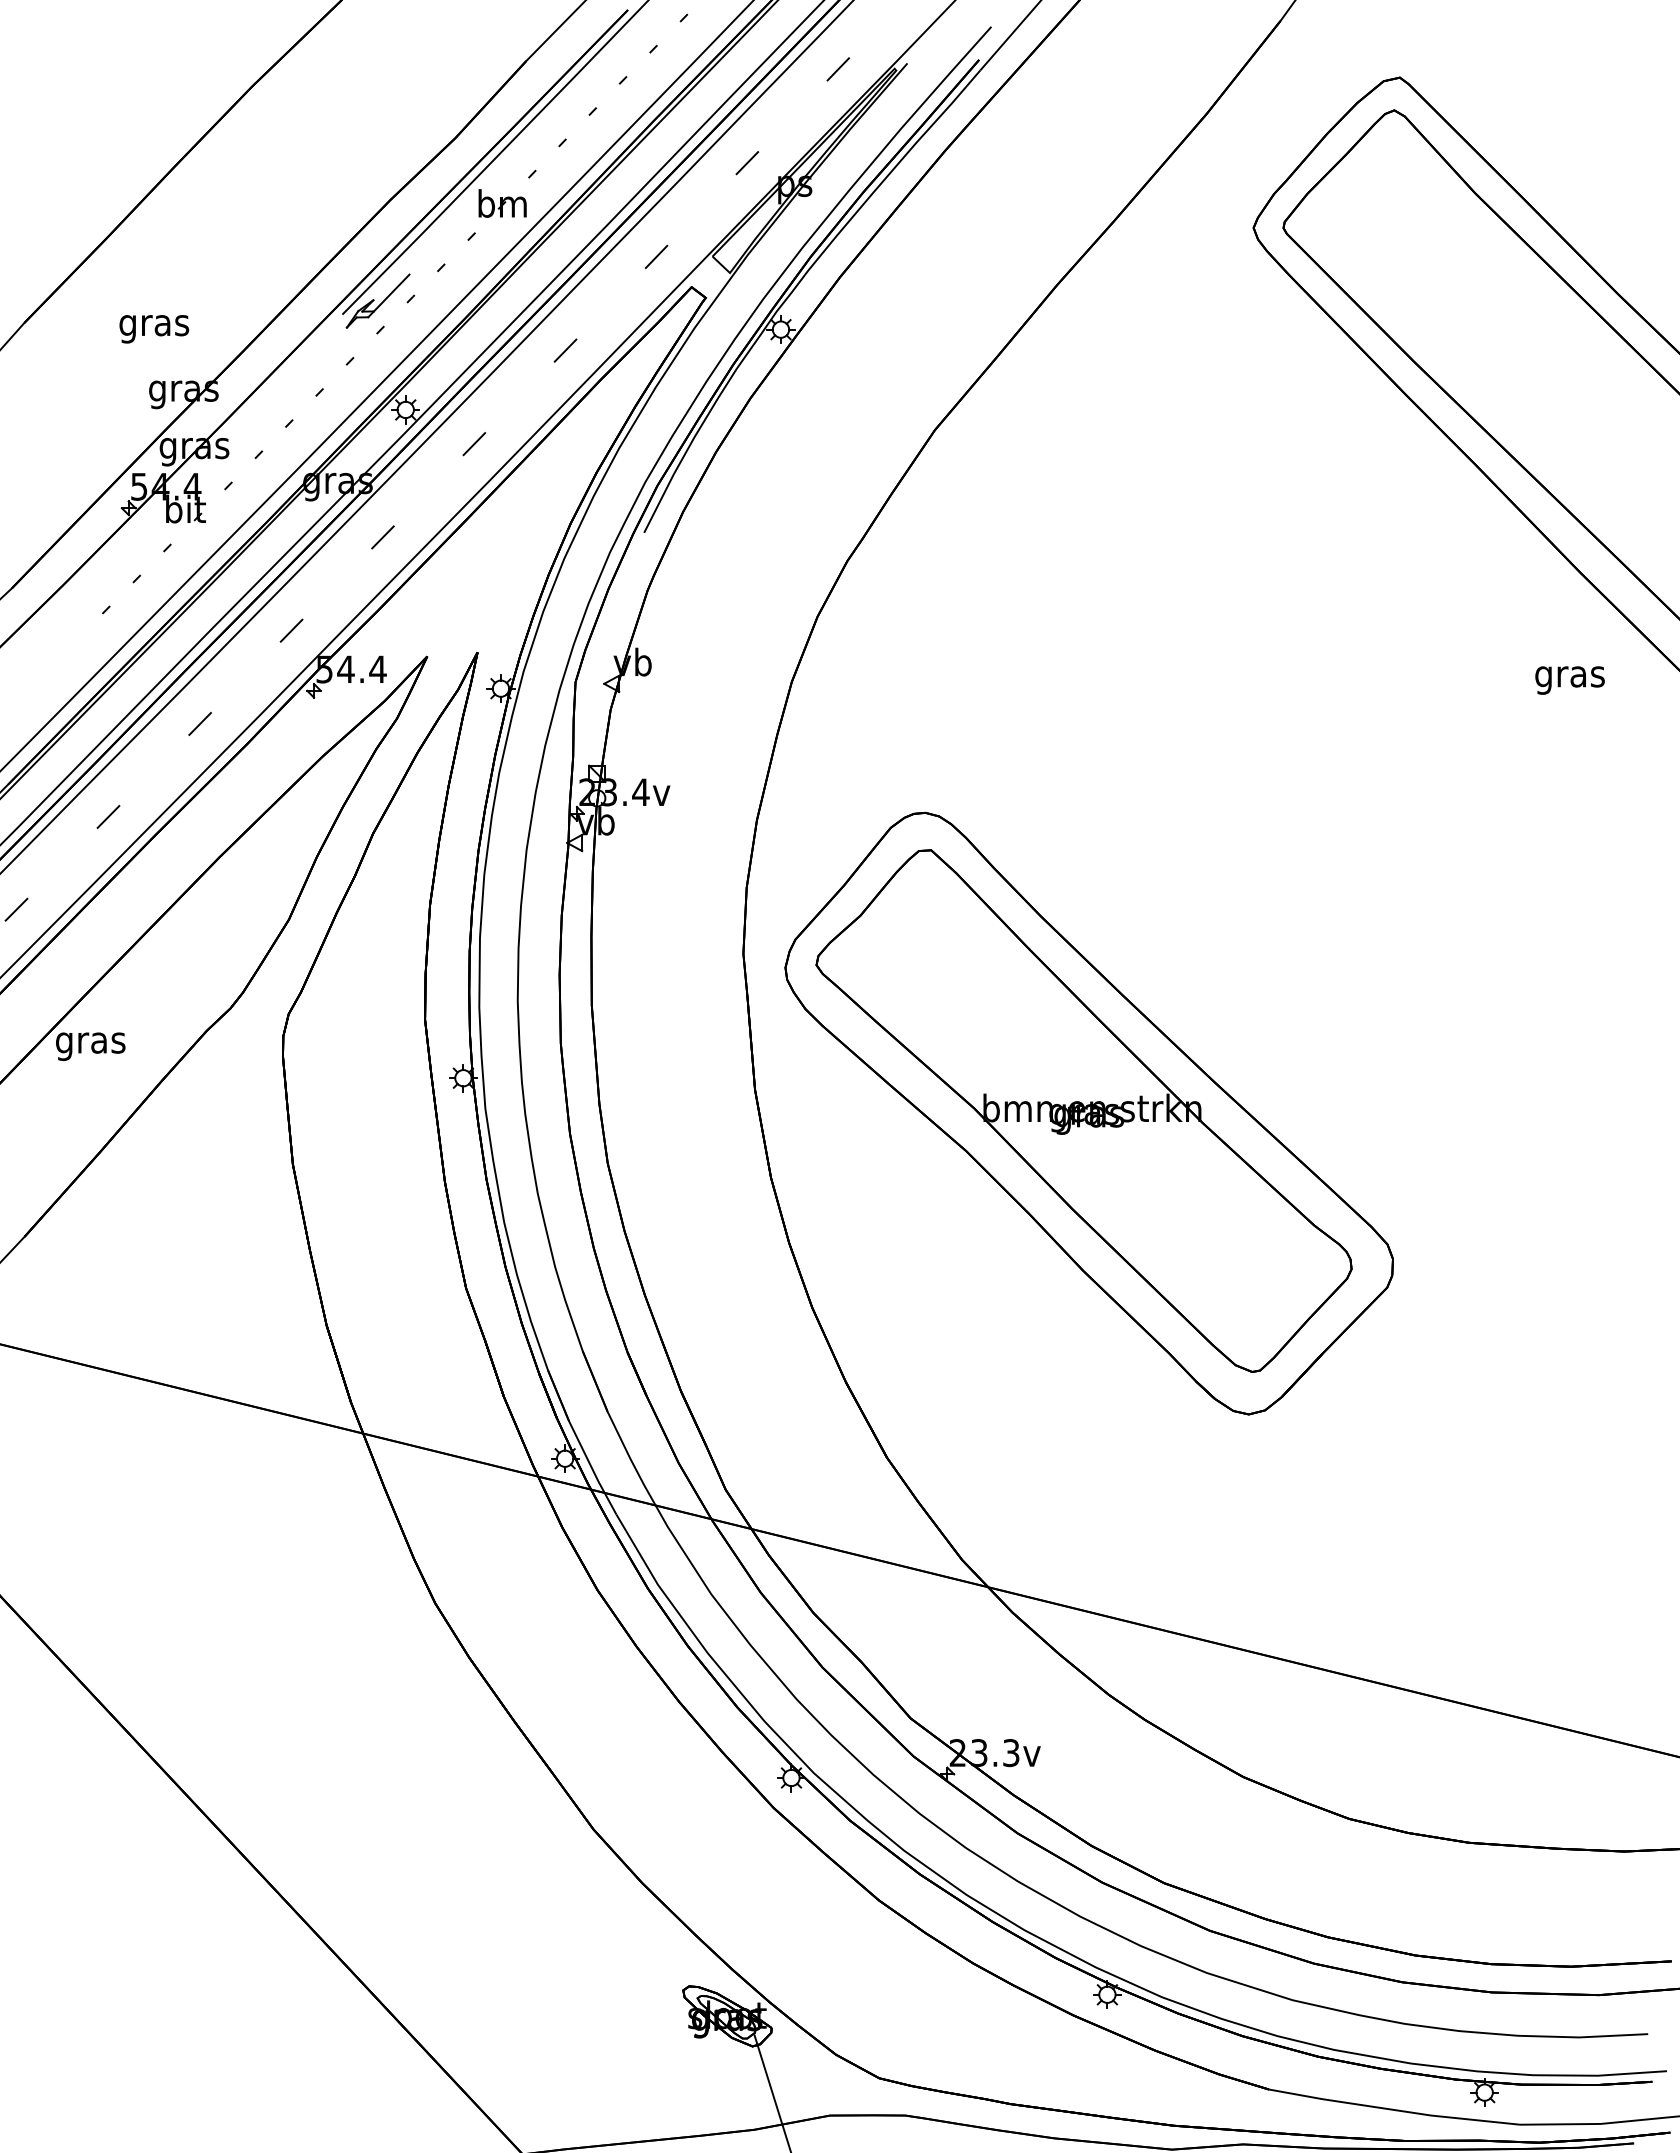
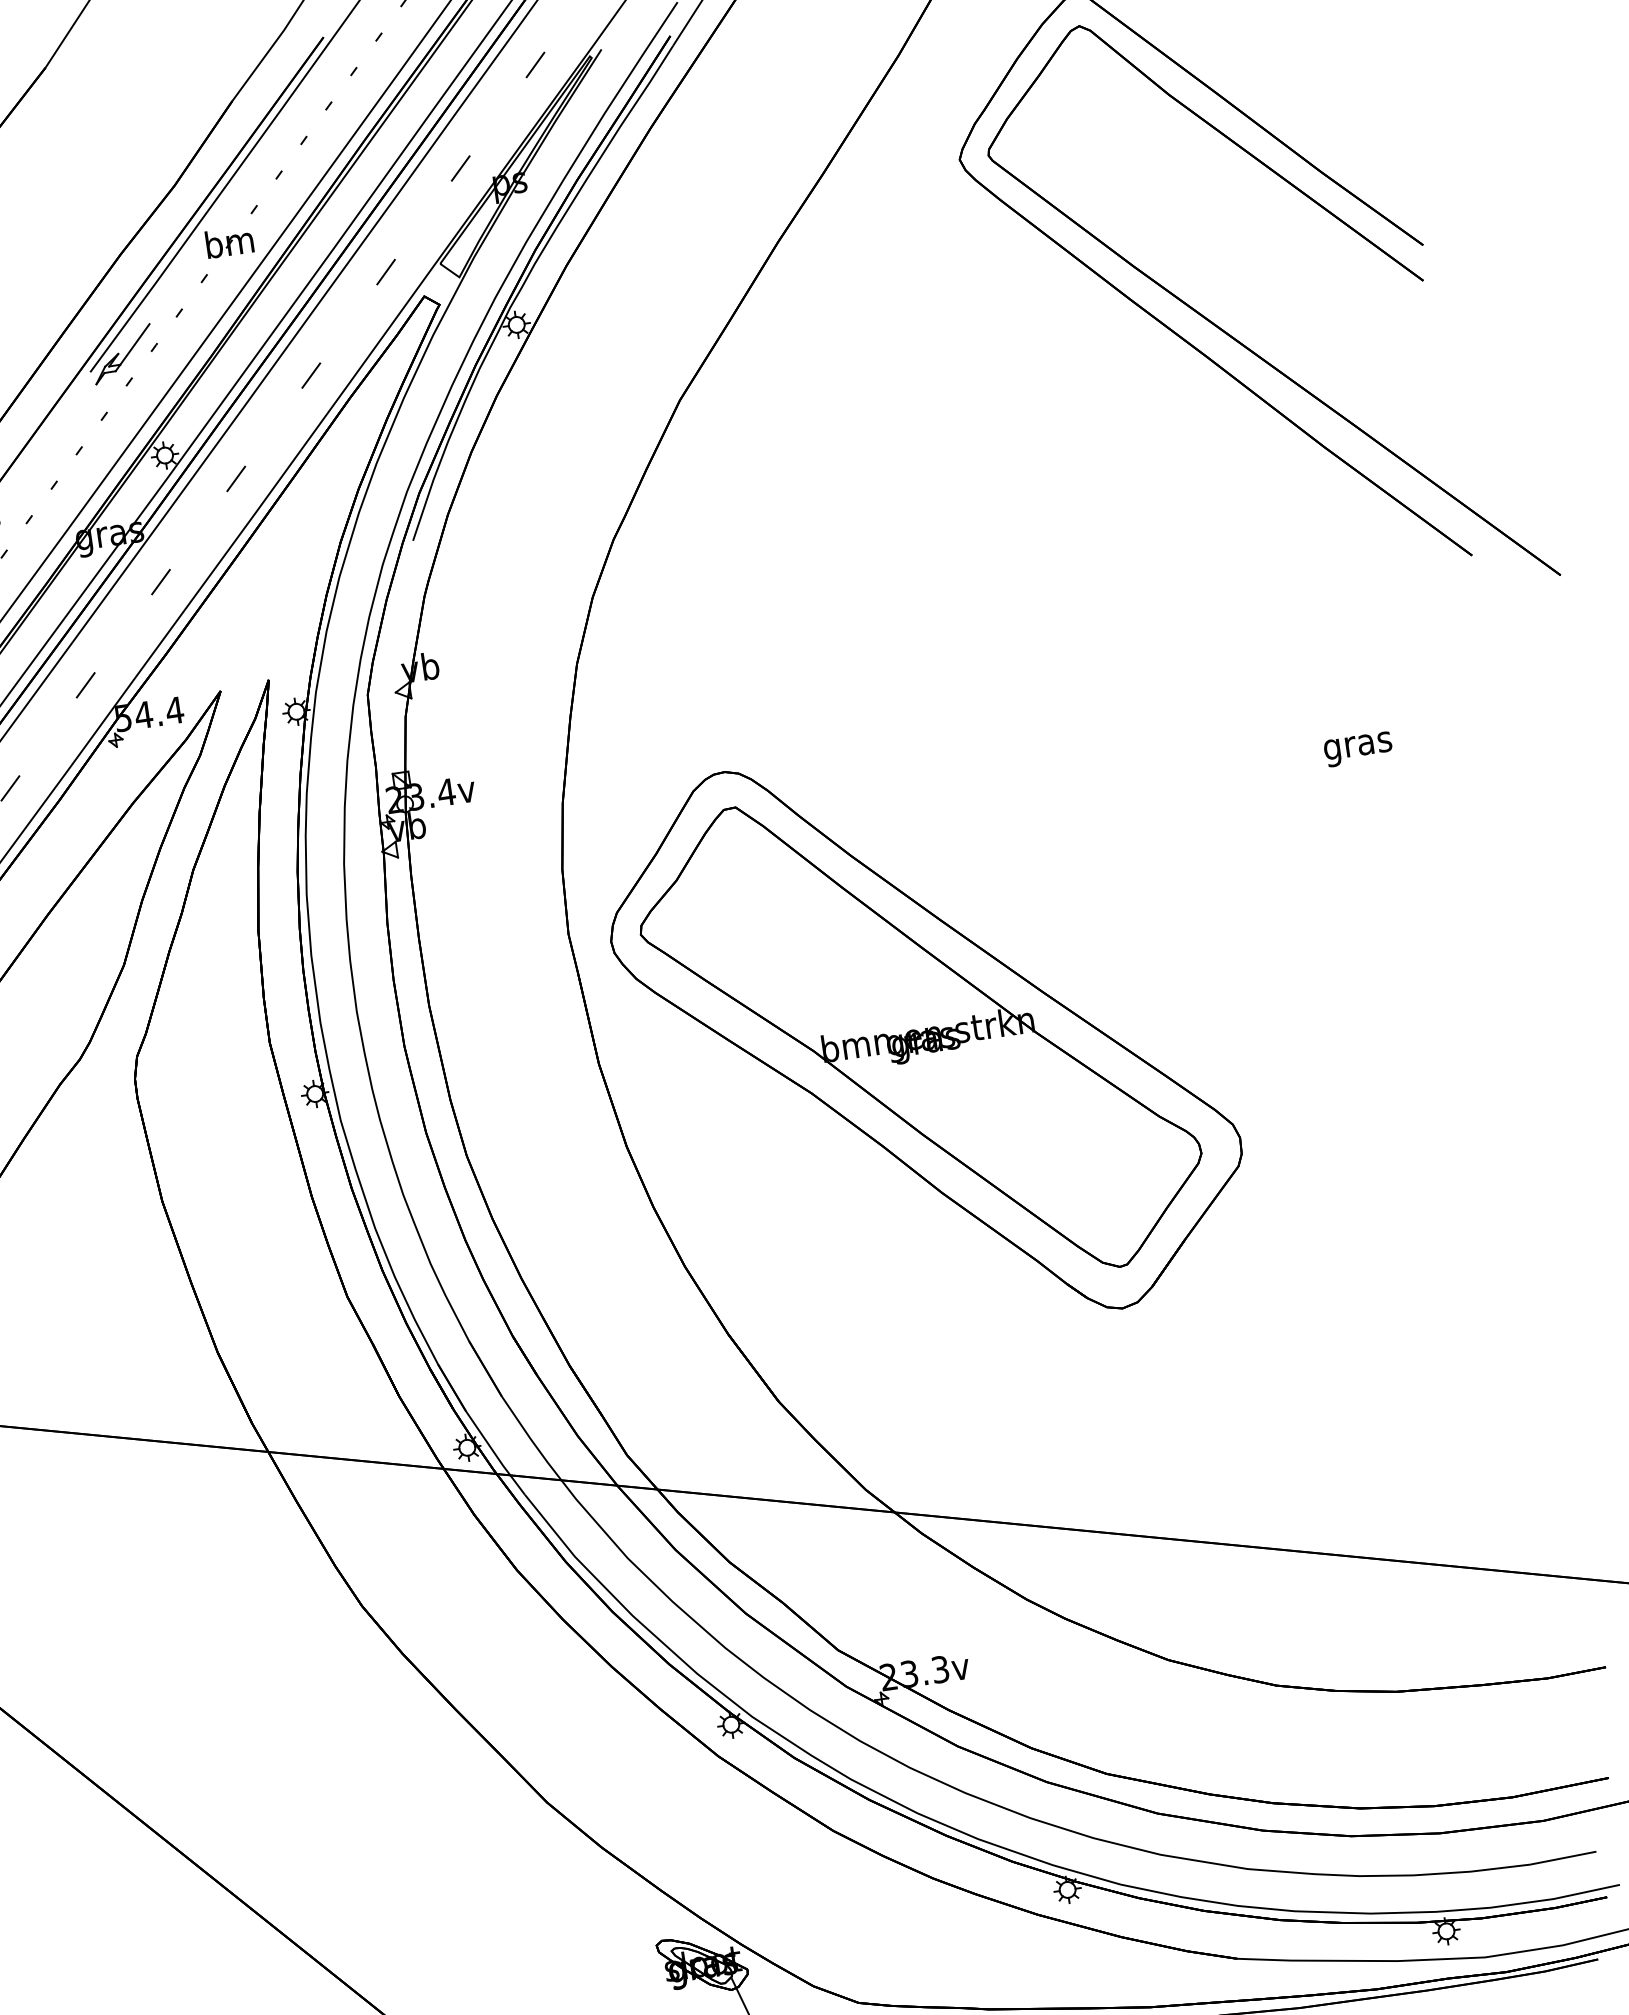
text: (1569, 680) -> (1357, 749), moved

